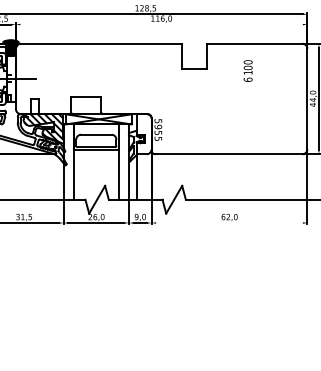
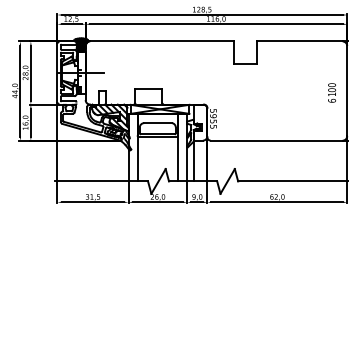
line: (161, 24) -> (216, 24), added
text: (247, 70) -> (331, 92), moved
line: (229, 223) -> (277, 202), added

